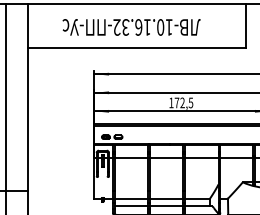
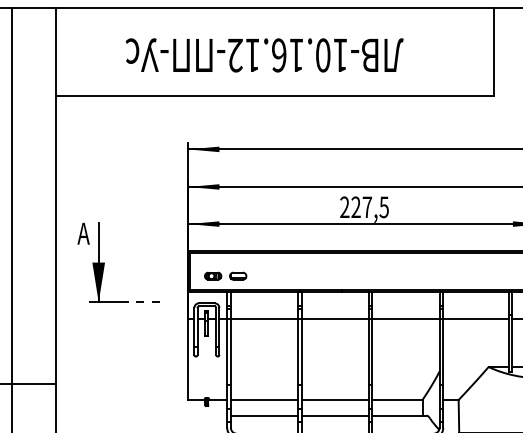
text: (125, 27) -> (252, 55), -10.16.32- -> -10.16.12-
text: (176, 102) -> (355, 206), 172,5 -> 227,5
part: (58, 130) -> (117, 262), added

